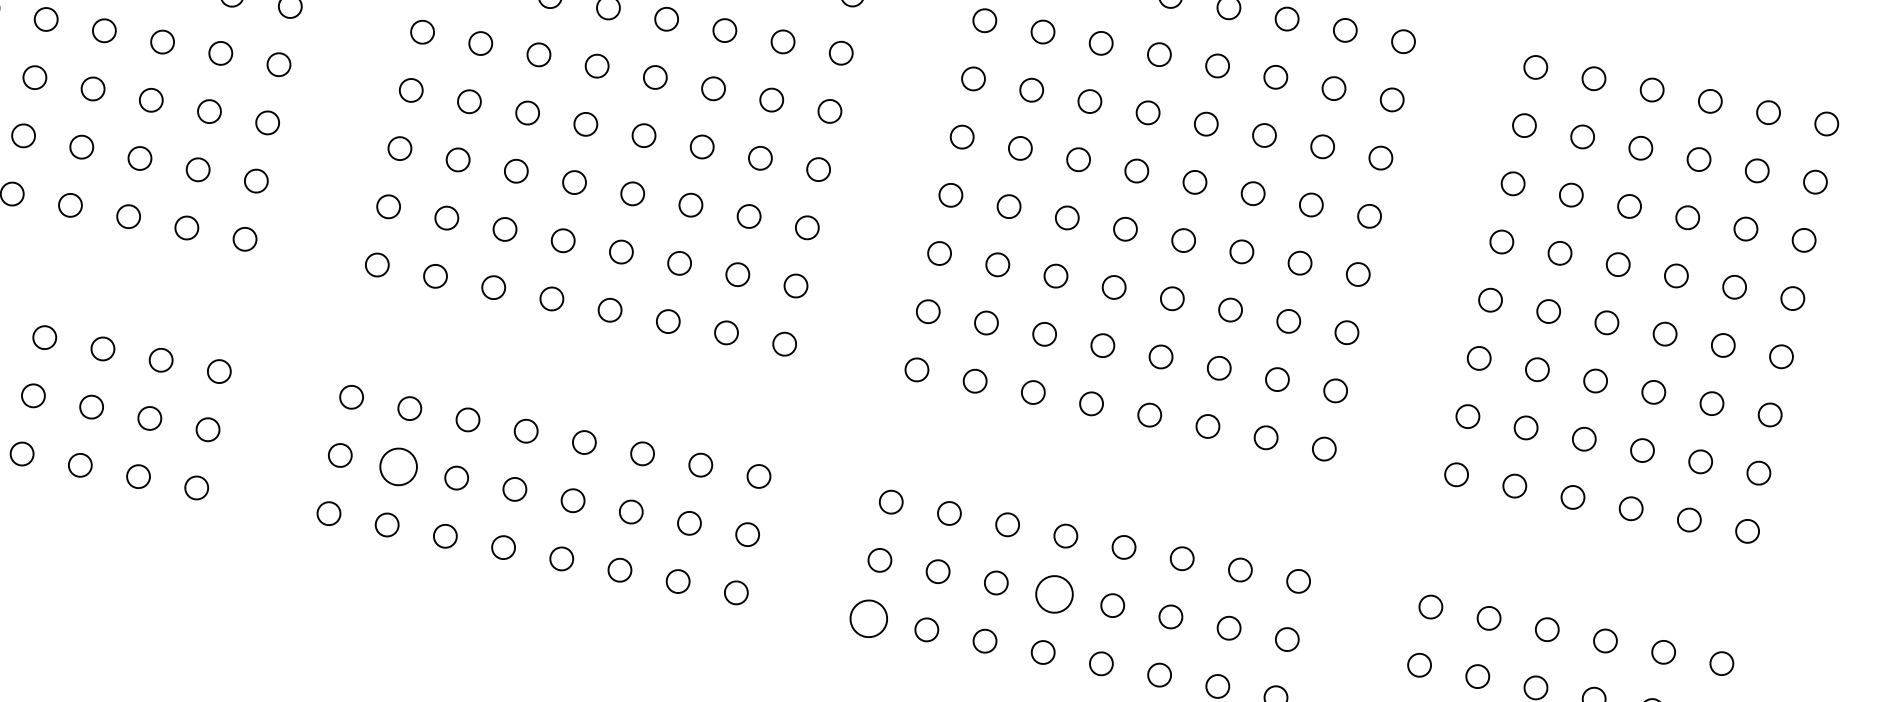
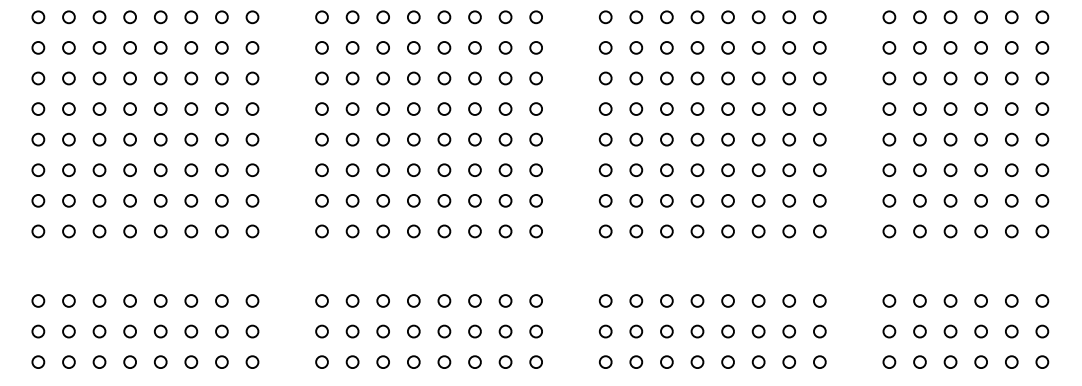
circle: (398, 466) -> (352, 331), size x0.62
circle: (1054, 594) -> (697, 331), size x0.62
circle: (868, 617) -> (605, 361), size x0.62

